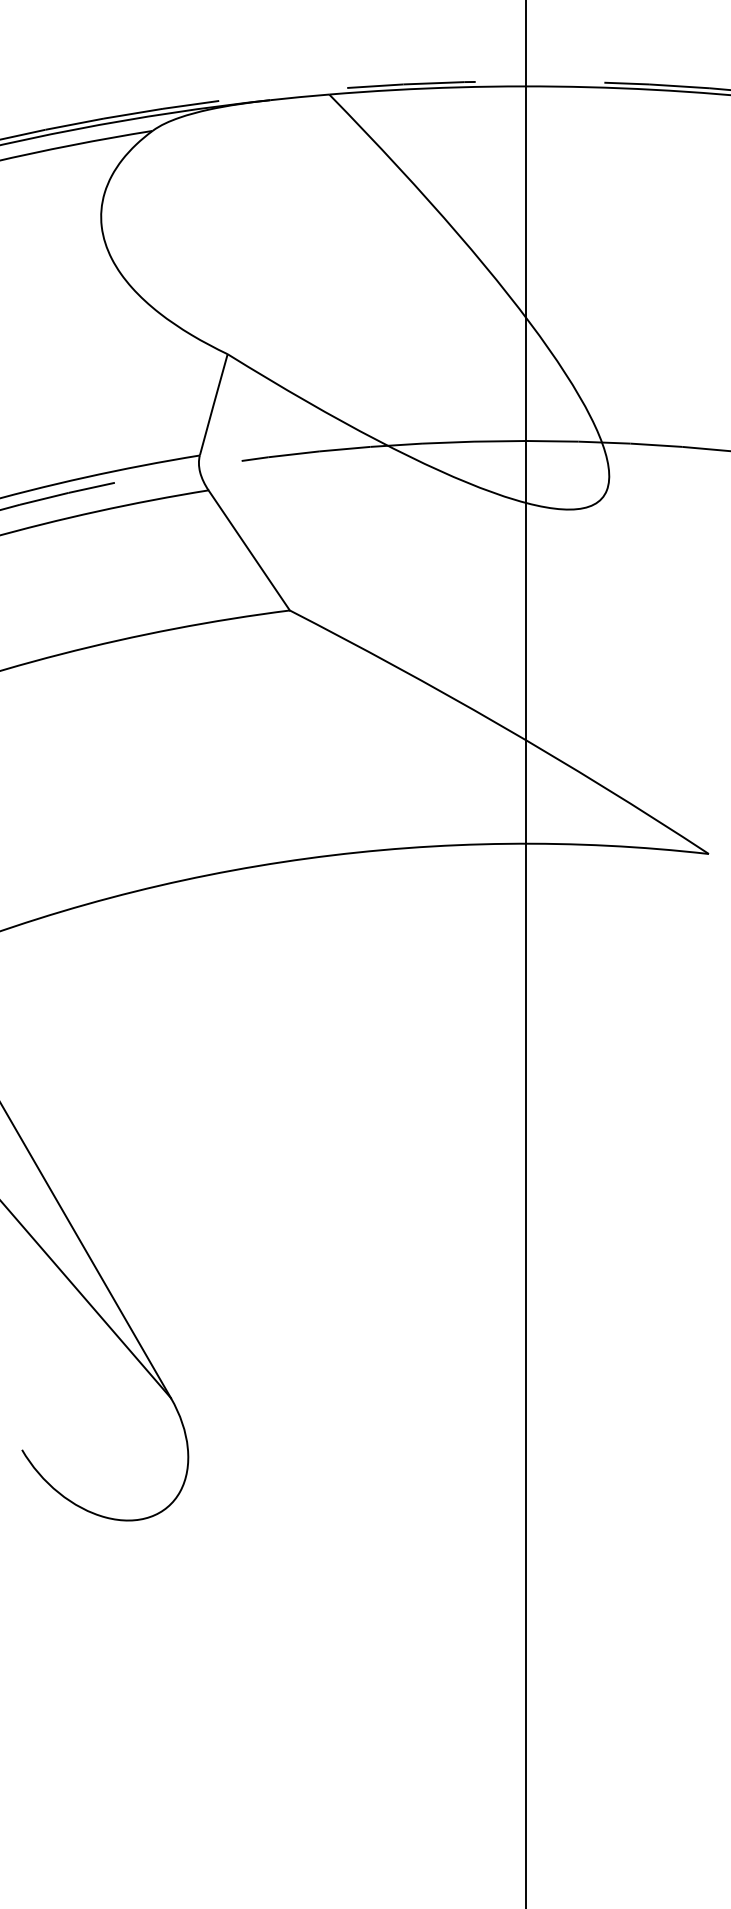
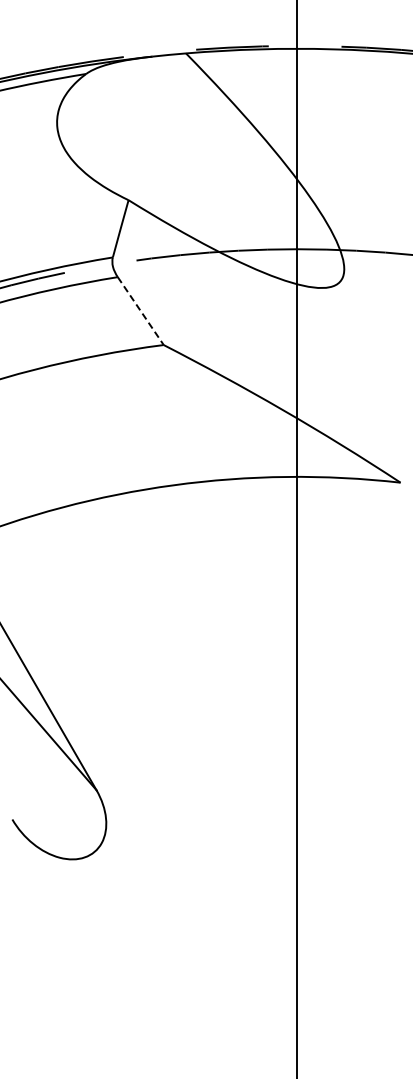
line: (248, 551) -> (140, 311), solid -> dashed

